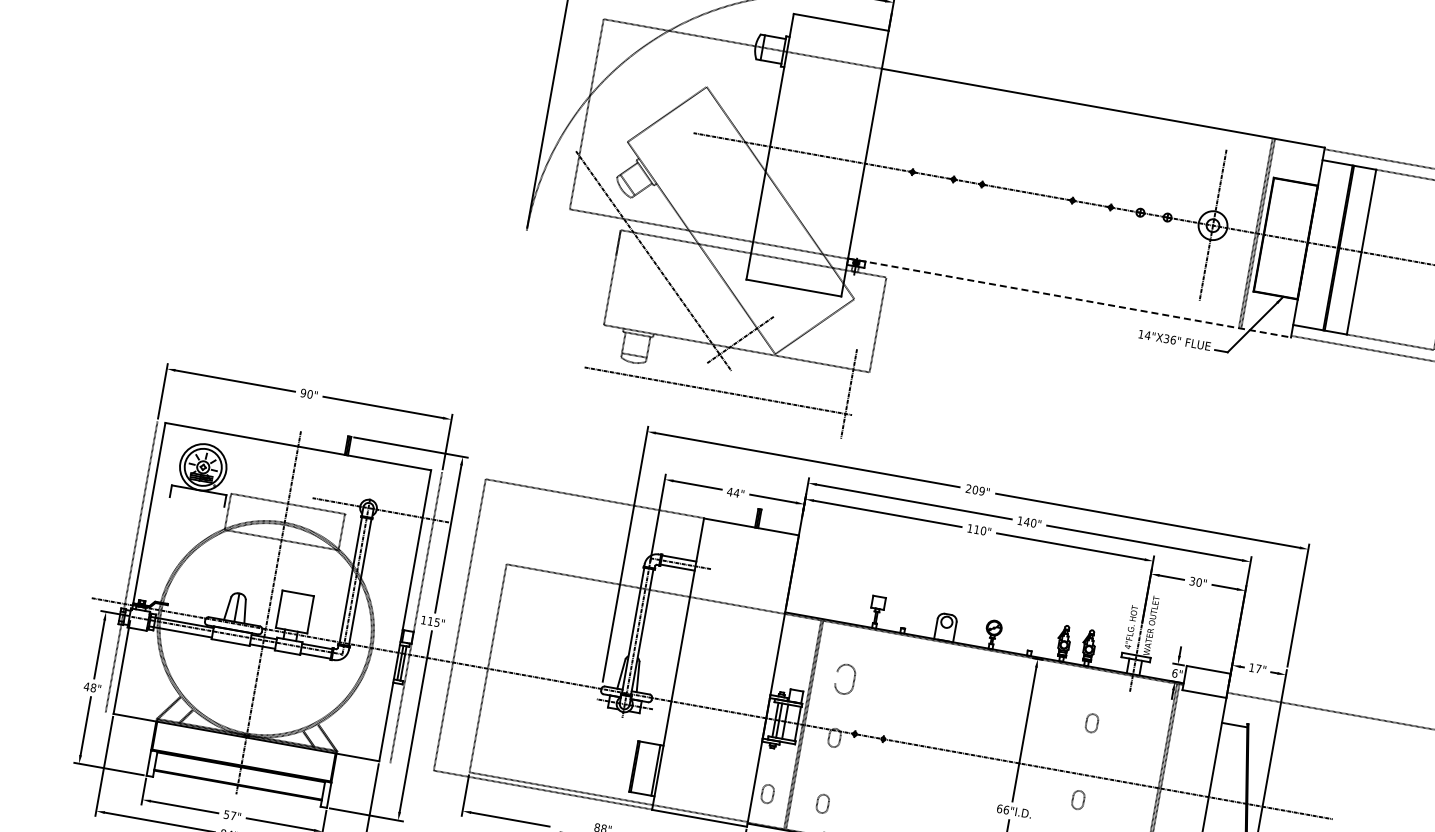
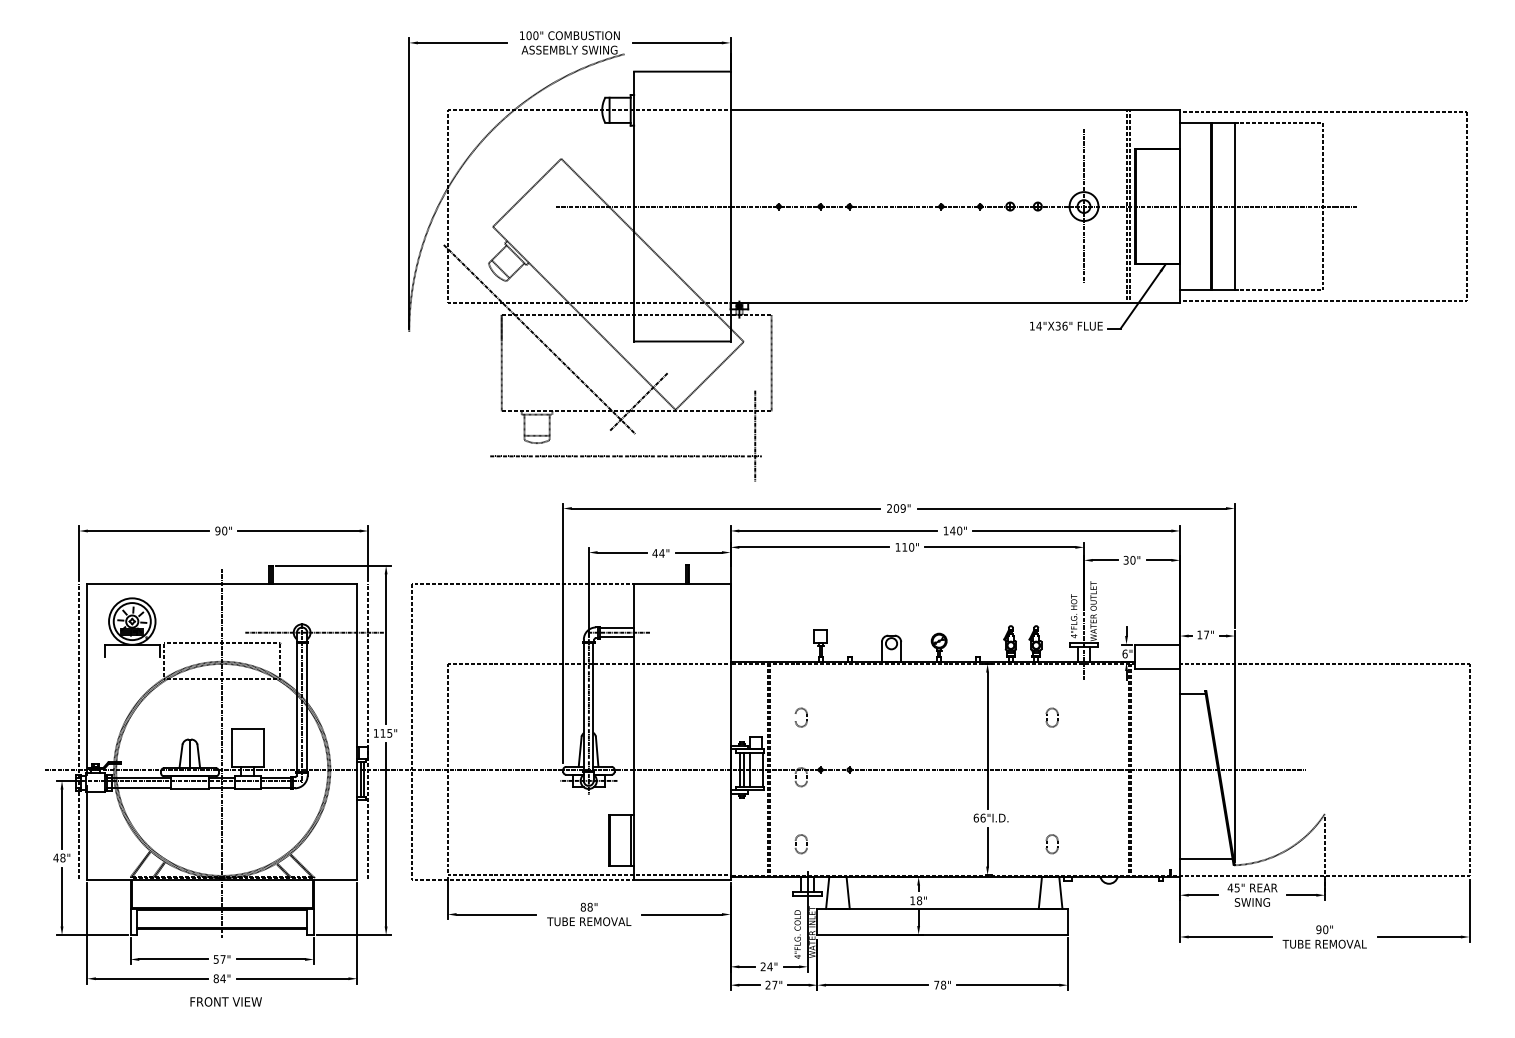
line: (1069, 297) -> (955, 302), dashed -> solid
part: (844, 678) -> (800, 717), size x0.62
part: (766, 794) -> (744, 844), removed
part: (1077, 799) -> (1051, 795), removed

